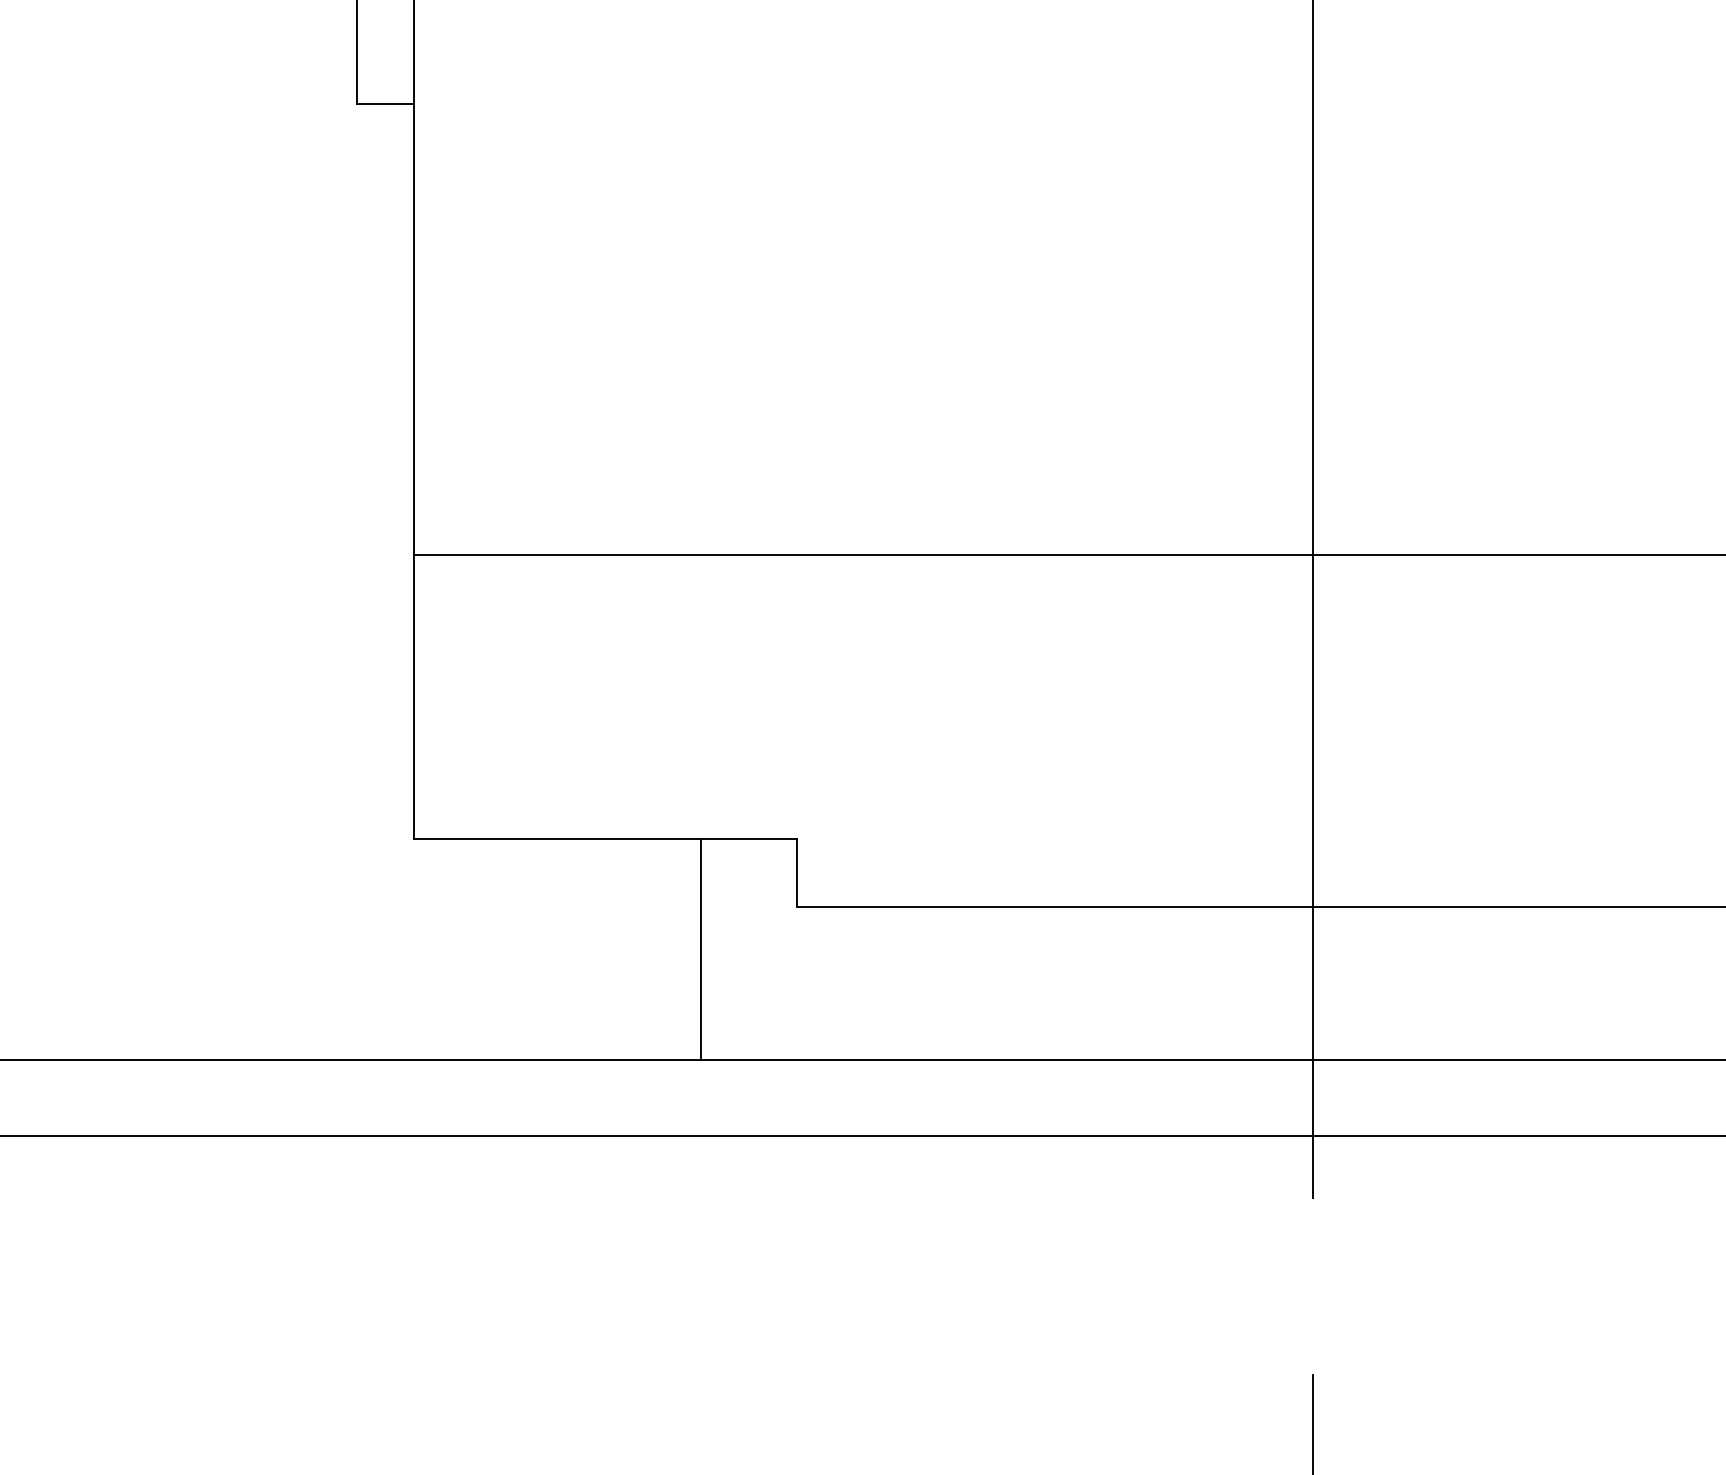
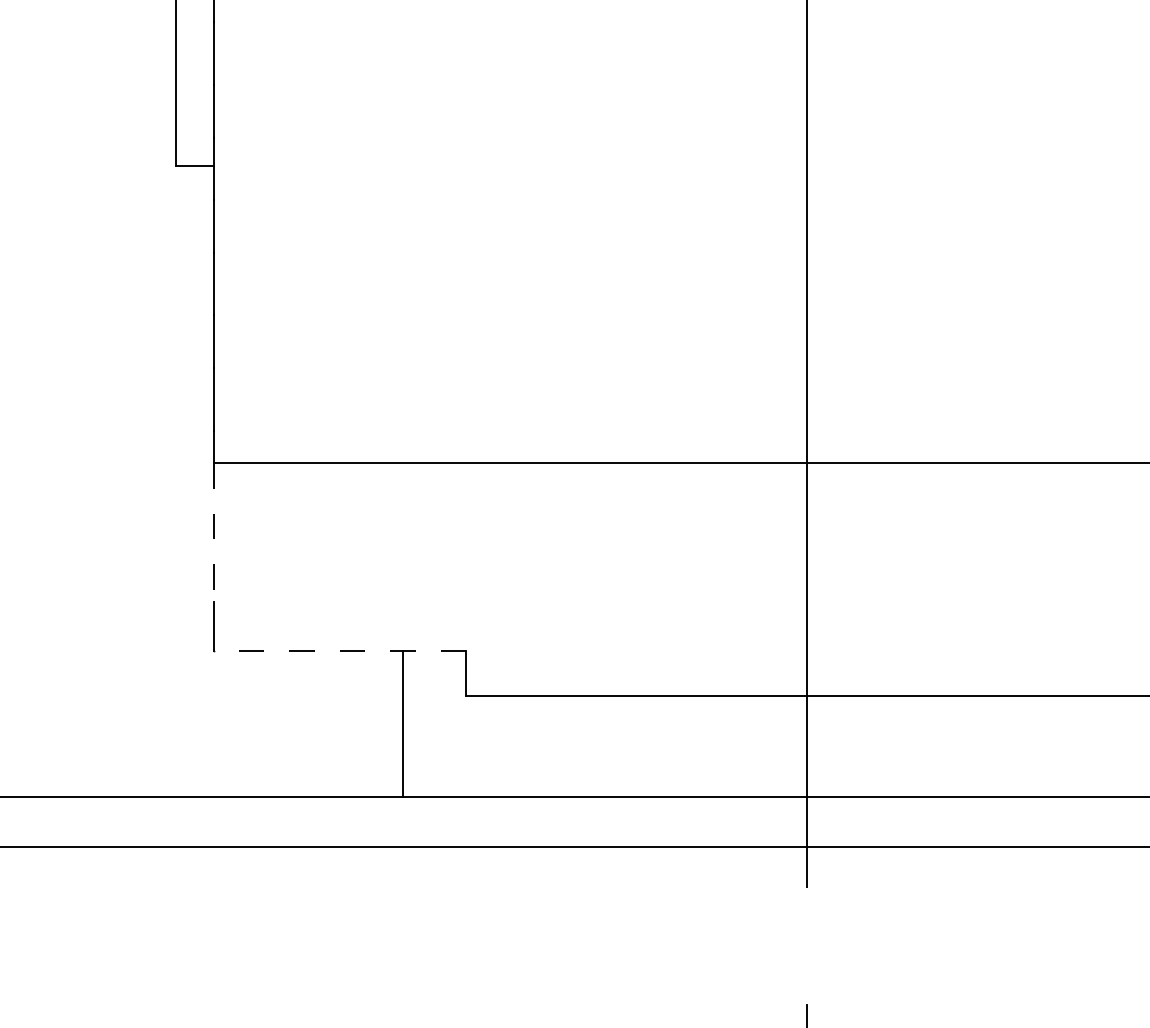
line: (414, 659) -> (213, 532), solid -> dashed
line: (604, 838) -> (339, 650), solid -> dashed

